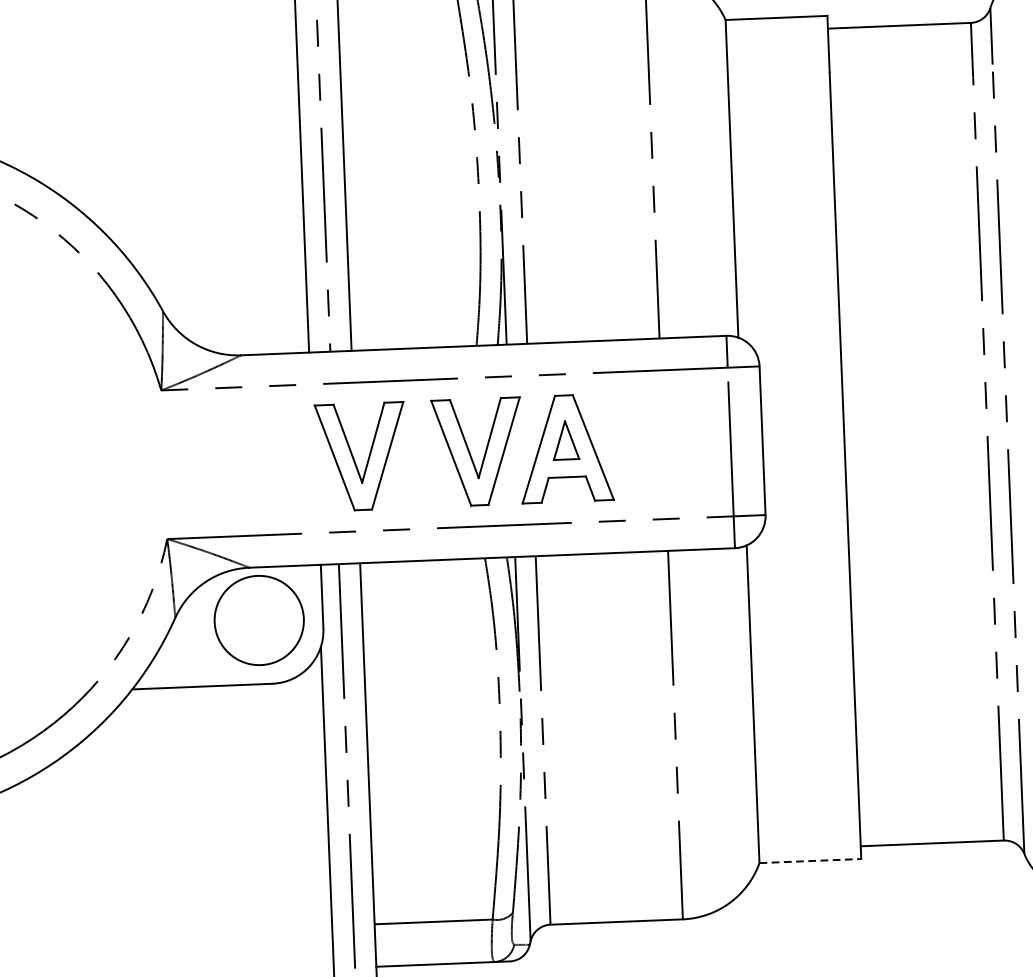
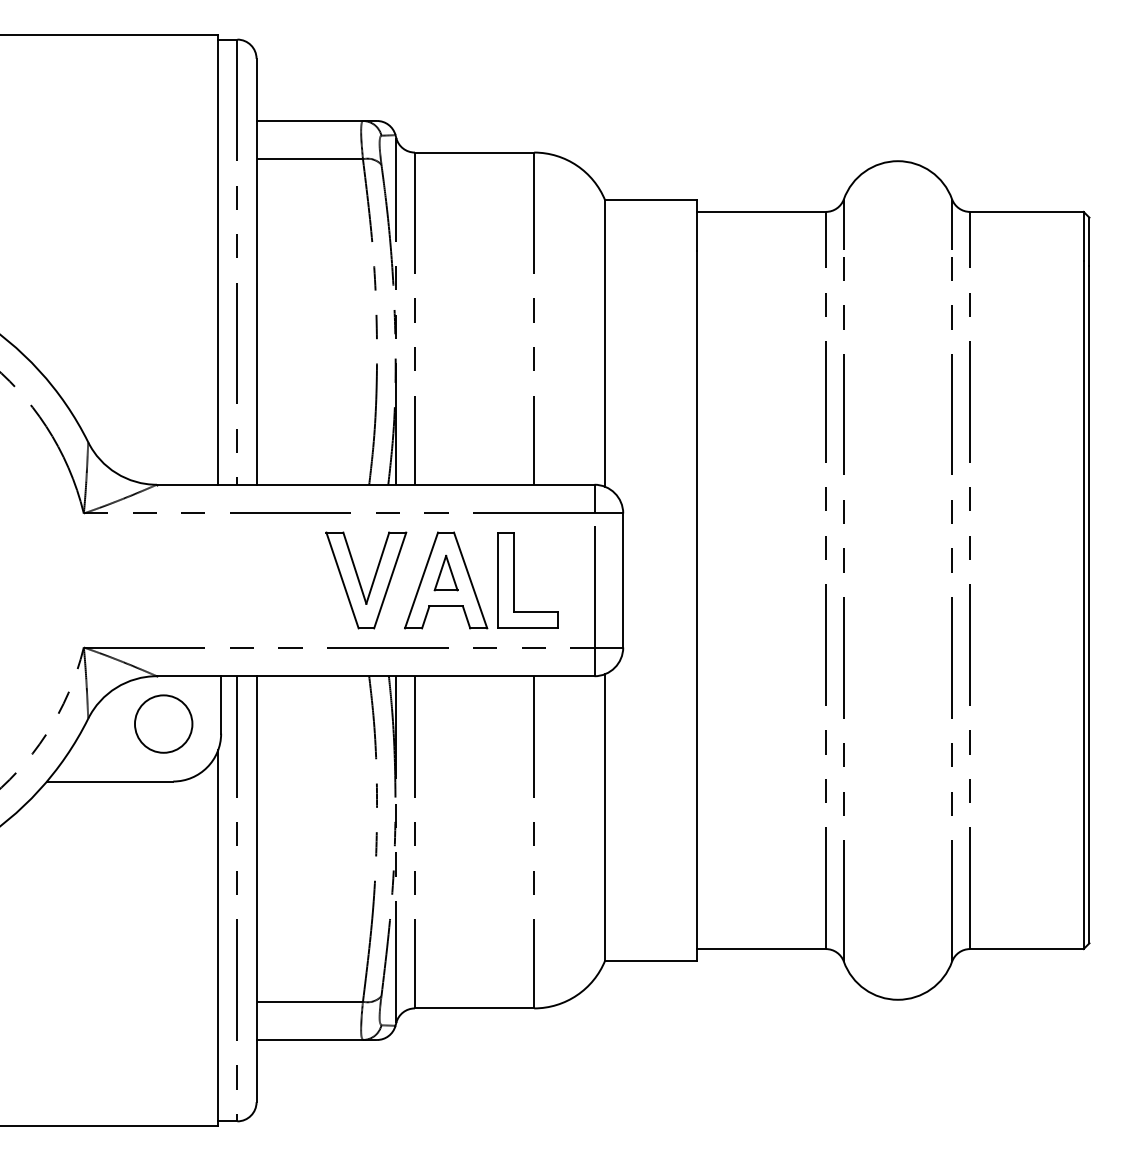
part: (641, 445) -> (514, 580), added
part: (361, 456) -> (261, 580), removed
circle: (259, 619) -> (163, 723), size x0.71
line: (810, 860) -> (651, 960), dashed -> solid

